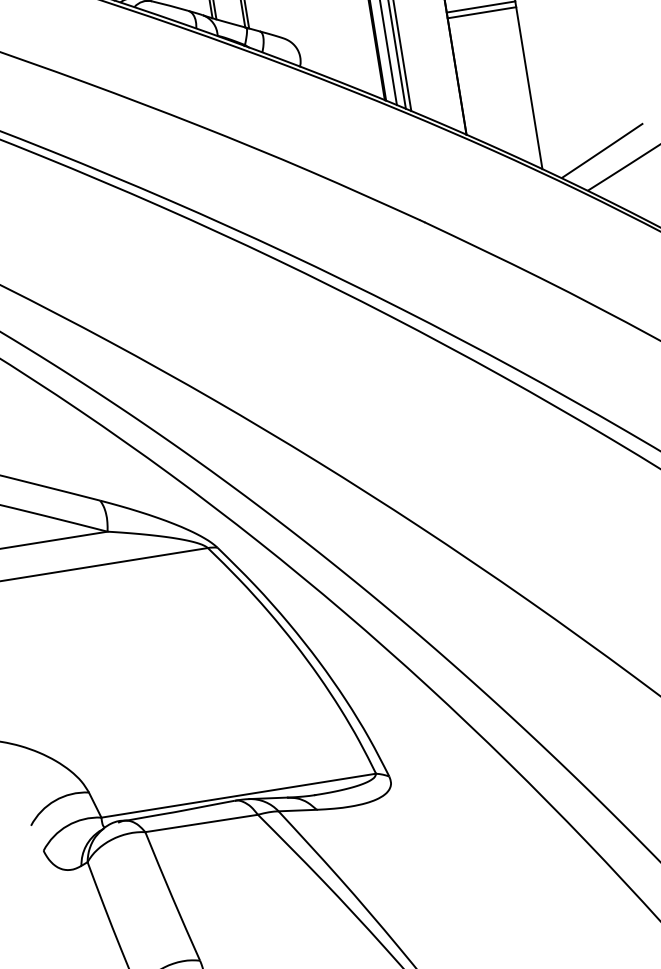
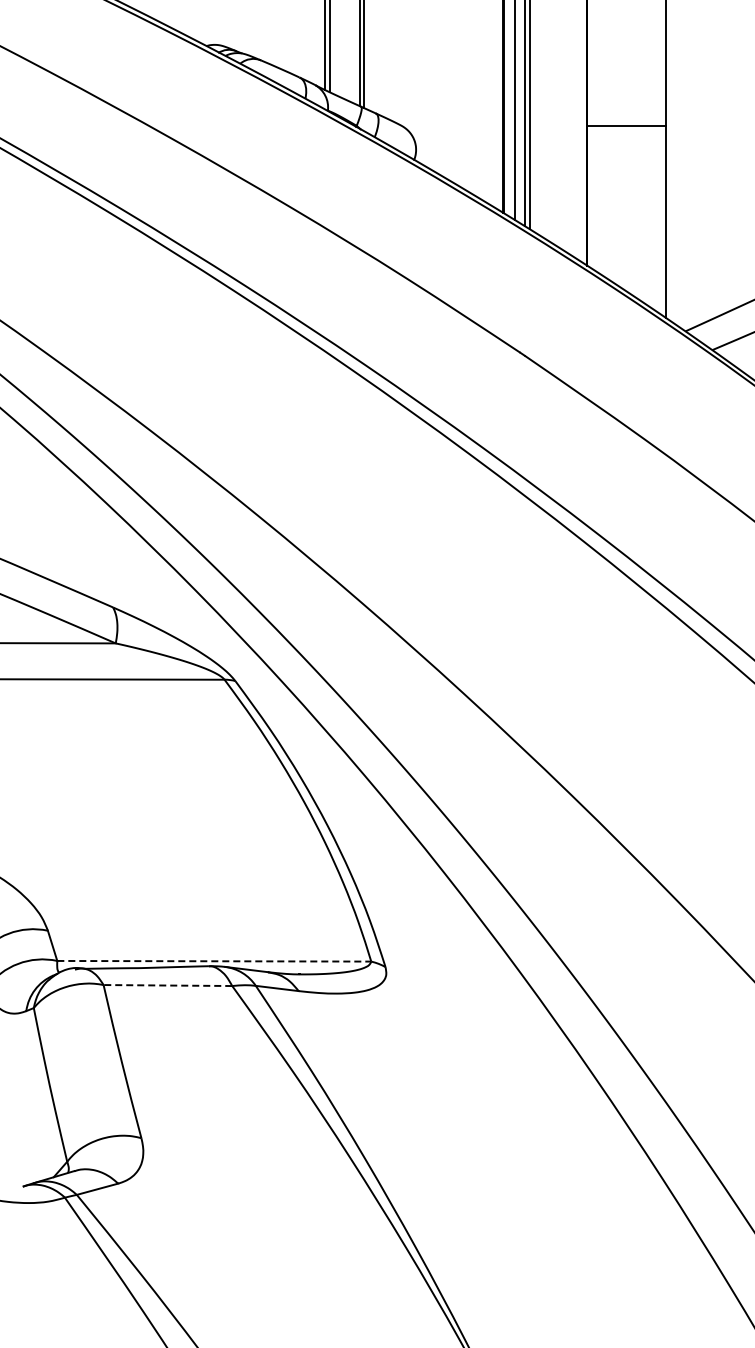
line: (481, 12) -> (626, 132), removed
line: (238, 795) -> (214, 961), solid -> dashed
line: (201, 823) -> (167, 985), solid -> dashed

